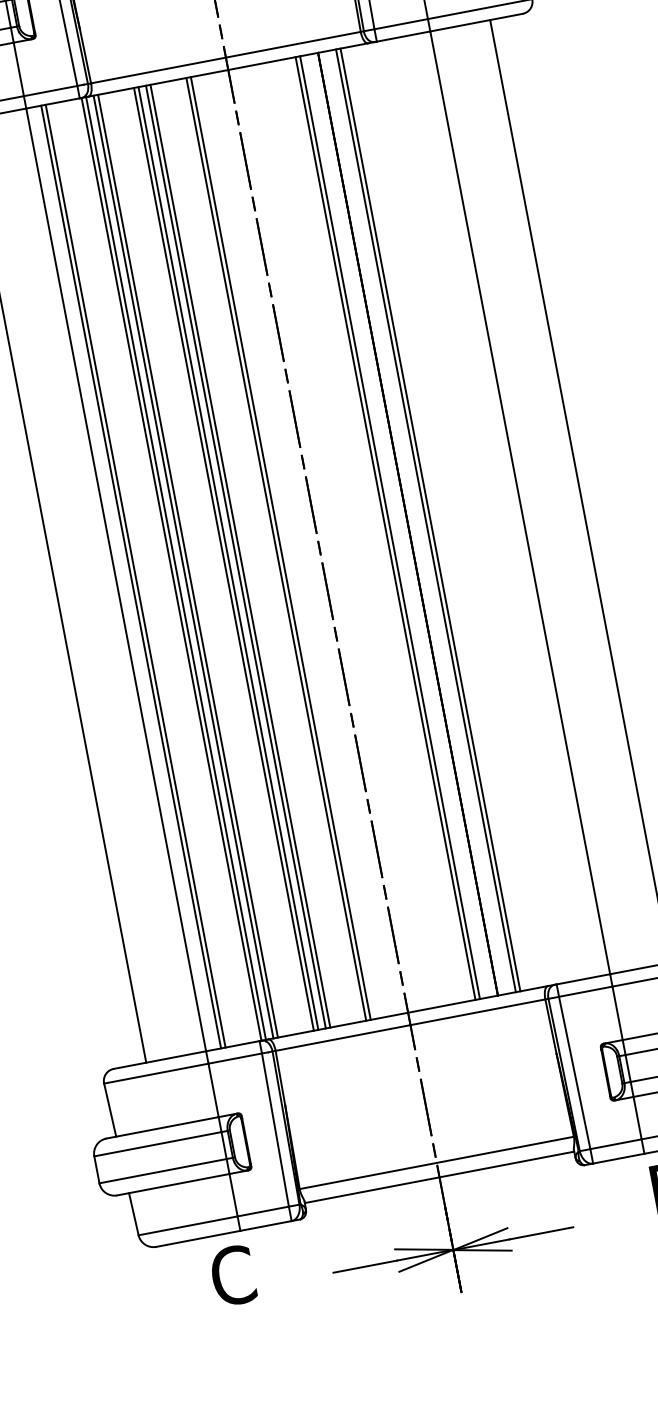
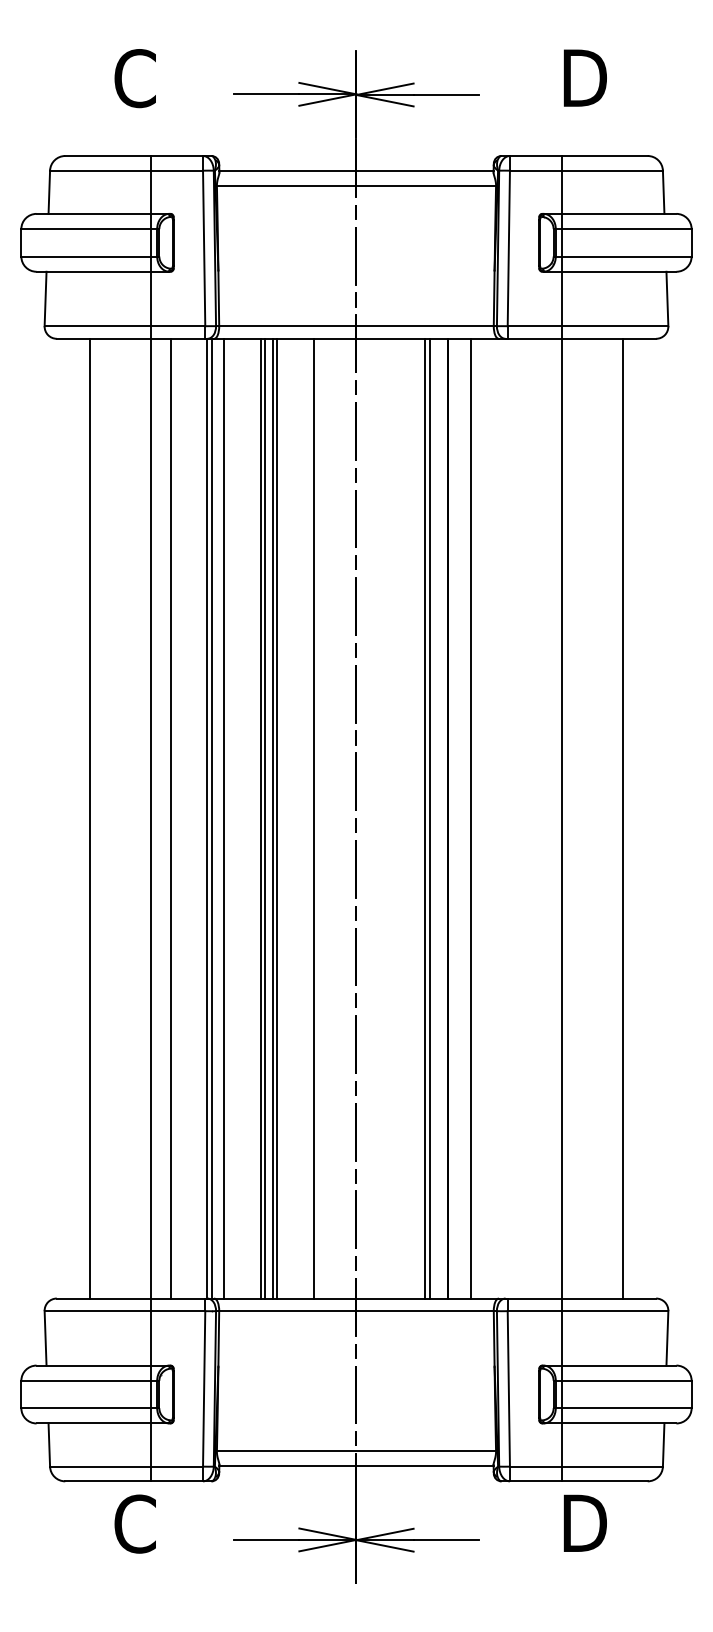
line: (426, 520) -> (466, 818), removed
line: (280, 548) -> (318, 818), removed
line: (183, 566) -> (219, 818), removed
line: (131, 576) -> (166, 818), removed

